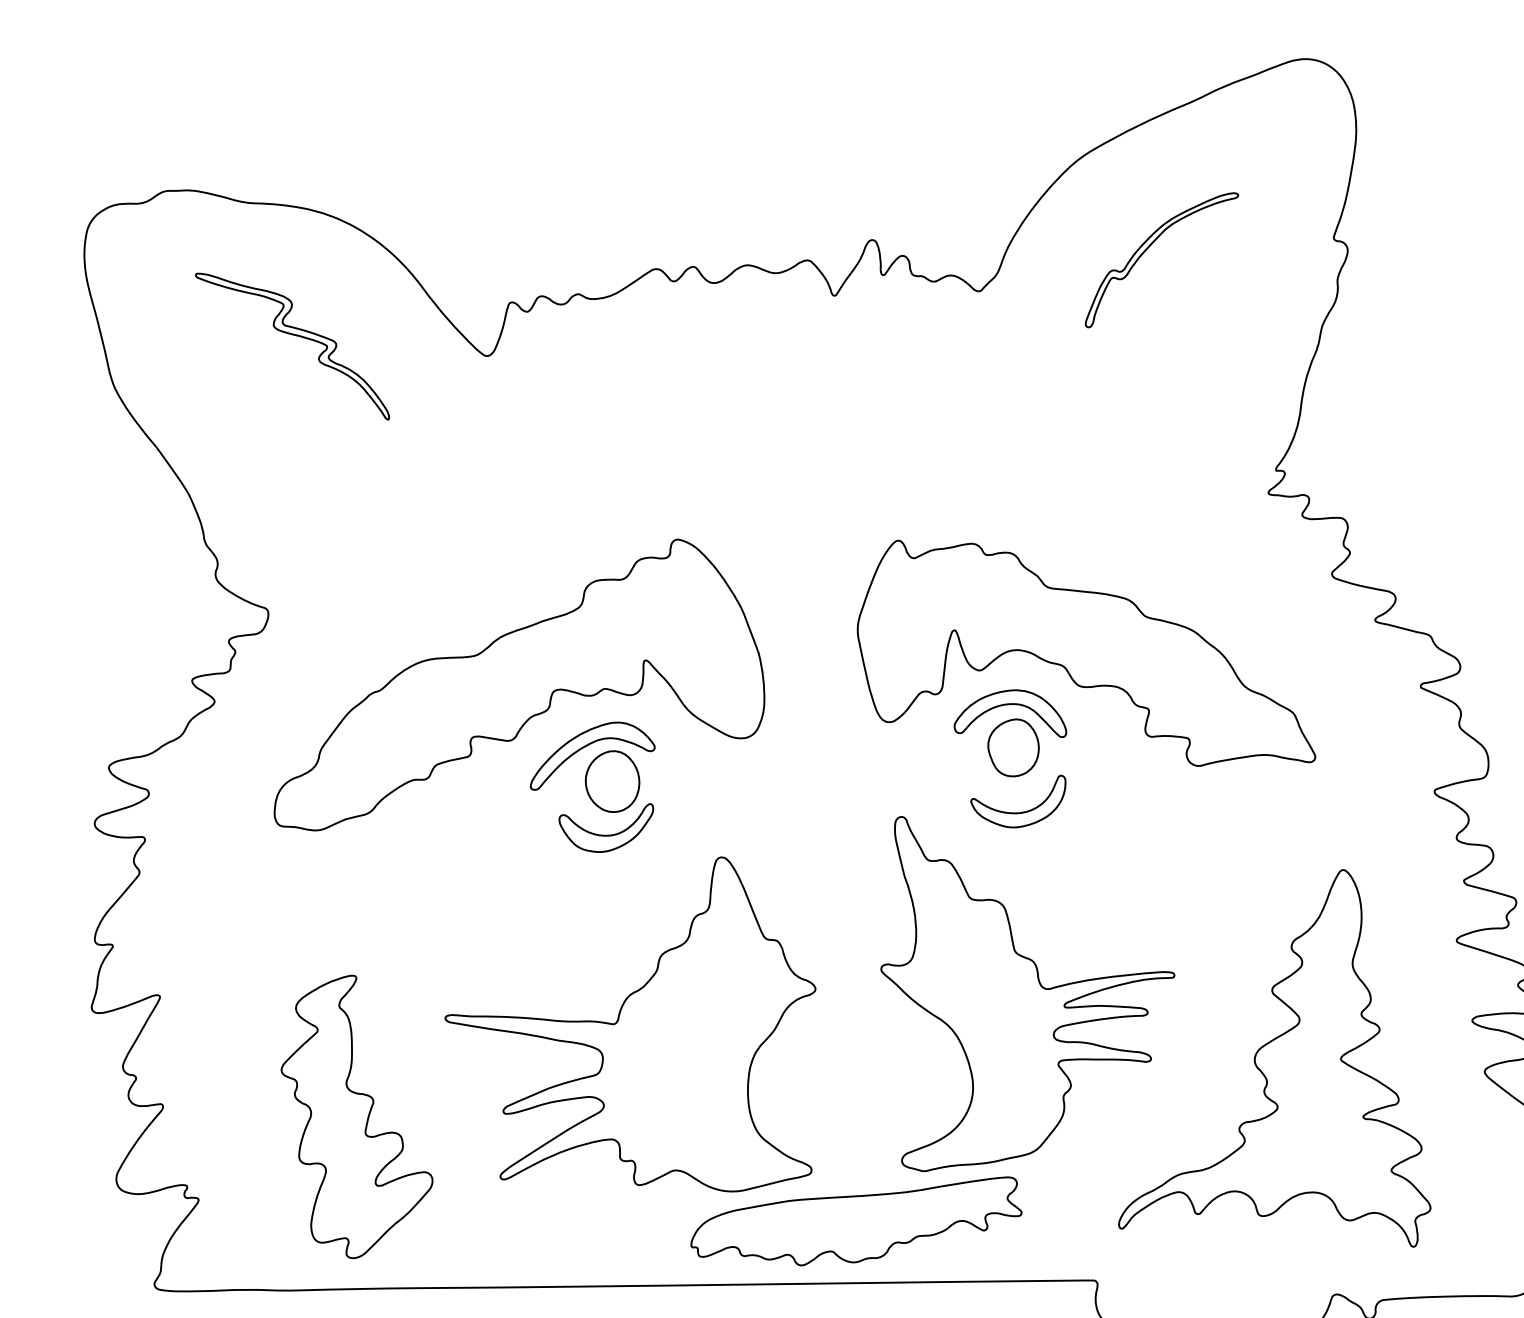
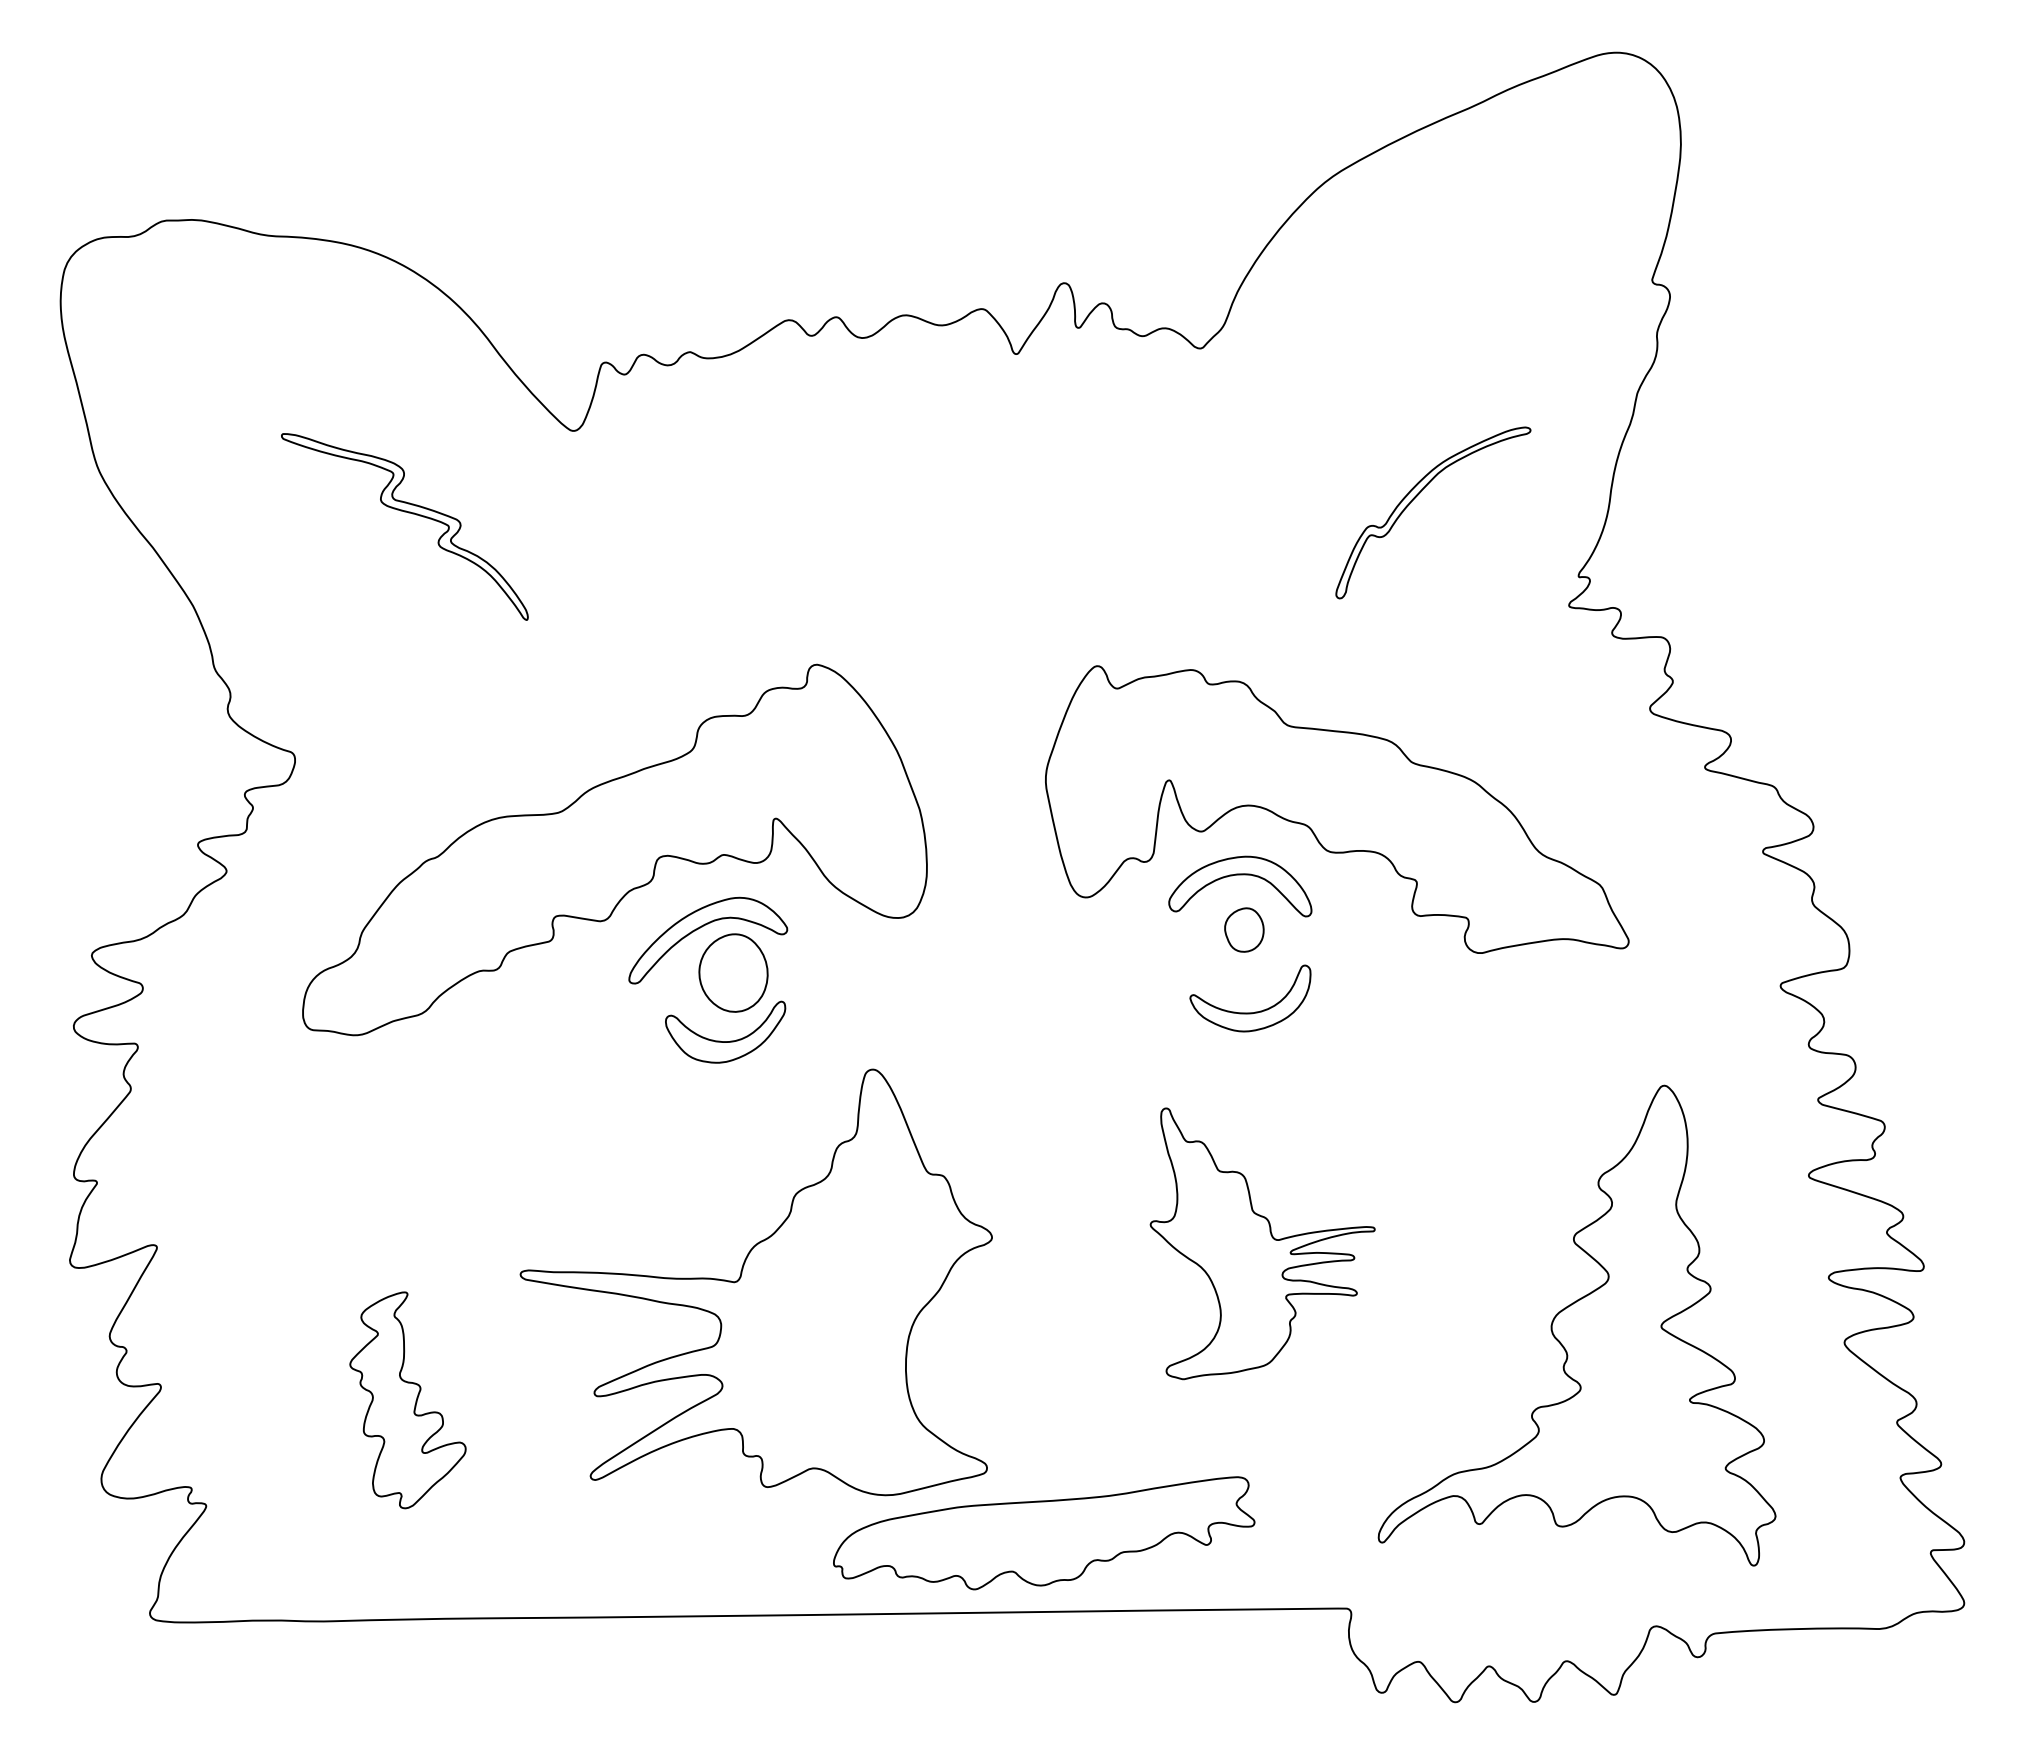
part: (1149, 247) -> (1417, 496), moved
part: (295, 336) -> (408, 513), moved
part: (1013, 747) -> (1244, 929), size x0.6
part: (1027, 993) -> (1262, 1243), size x0.6
part: (356, 1117) -> (407, 1400), size x0.6

